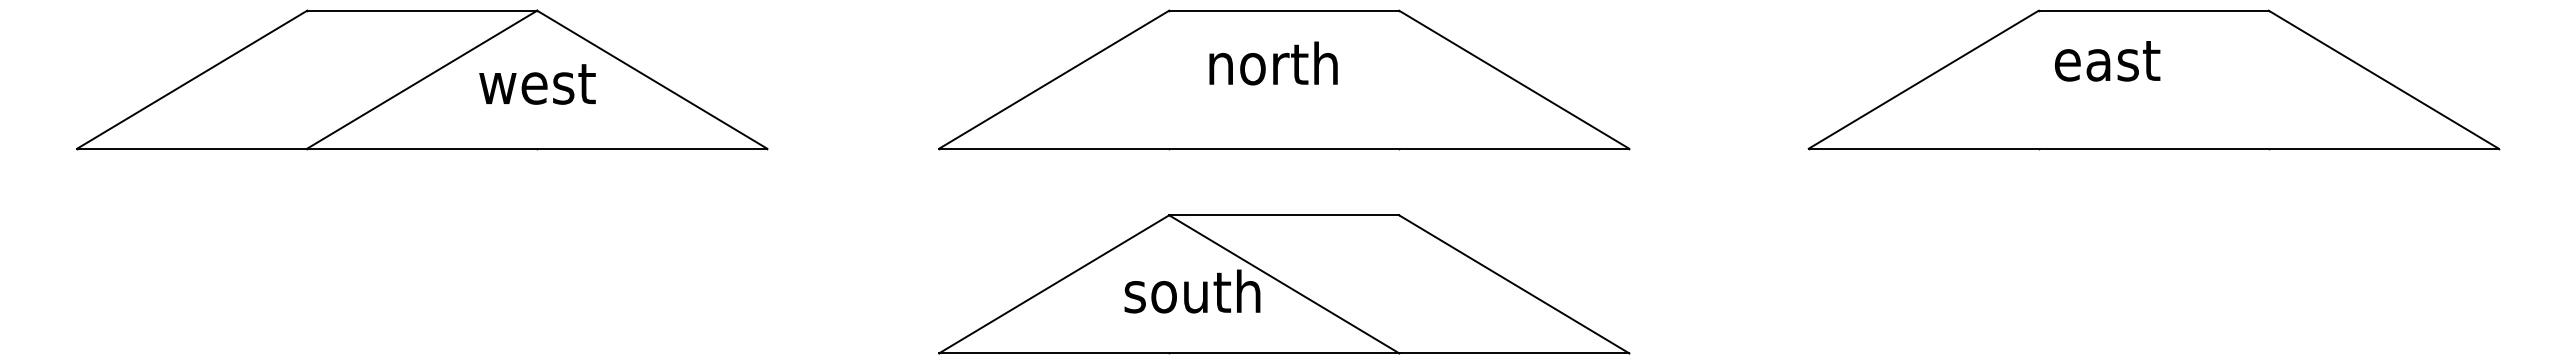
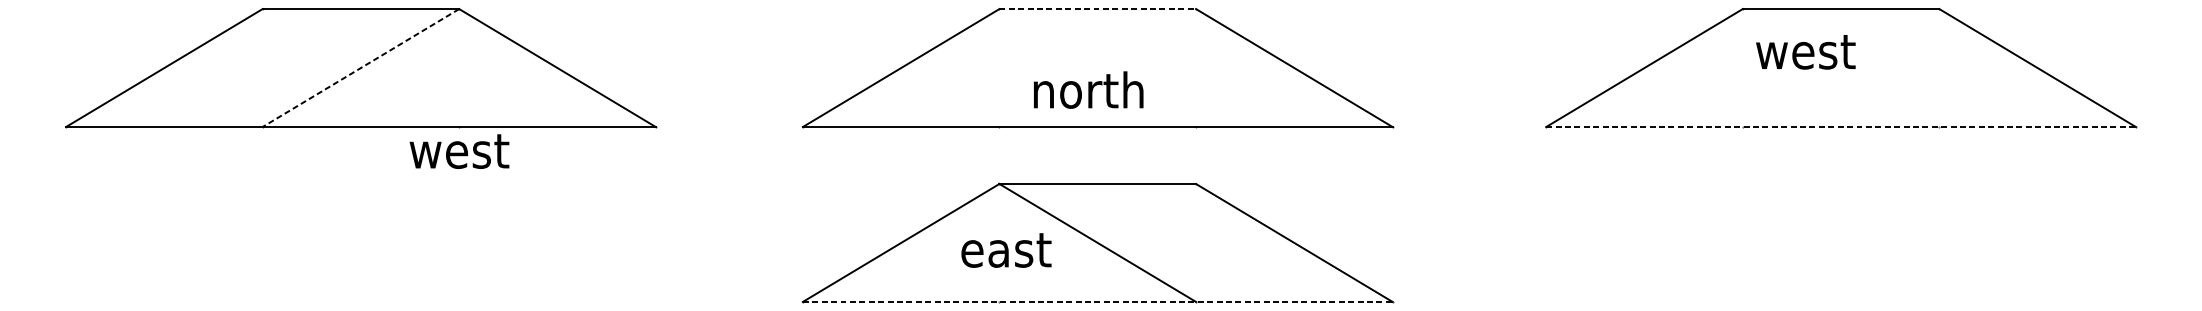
line: (1284, 10) -> (1098, 8), solid -> dashed
text: (2112, 61) -> (1805, 52), east -> west
text: (1273, 63) -> (1088, 90), moved
line: (421, 79) -> (360, 67), solid -> dashed
text: (537, 84) -> (459, 151), moved
line: (2153, 148) -> (1840, 126), solid -> dashed
text: (1192, 291) -> (1019, 249), south -> east
line: (1284, 353) -> (1098, 302), solid -> dashed

